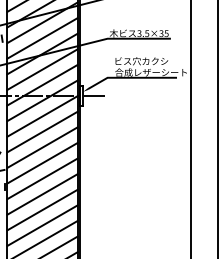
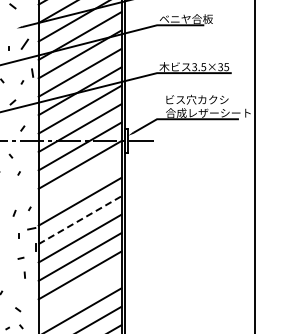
line: (41, 132) -> (79, 183), removed
line: (42, 163) -> (80, 220), solid -> dashed
line: (41, 225) -> (79, 293), removed

